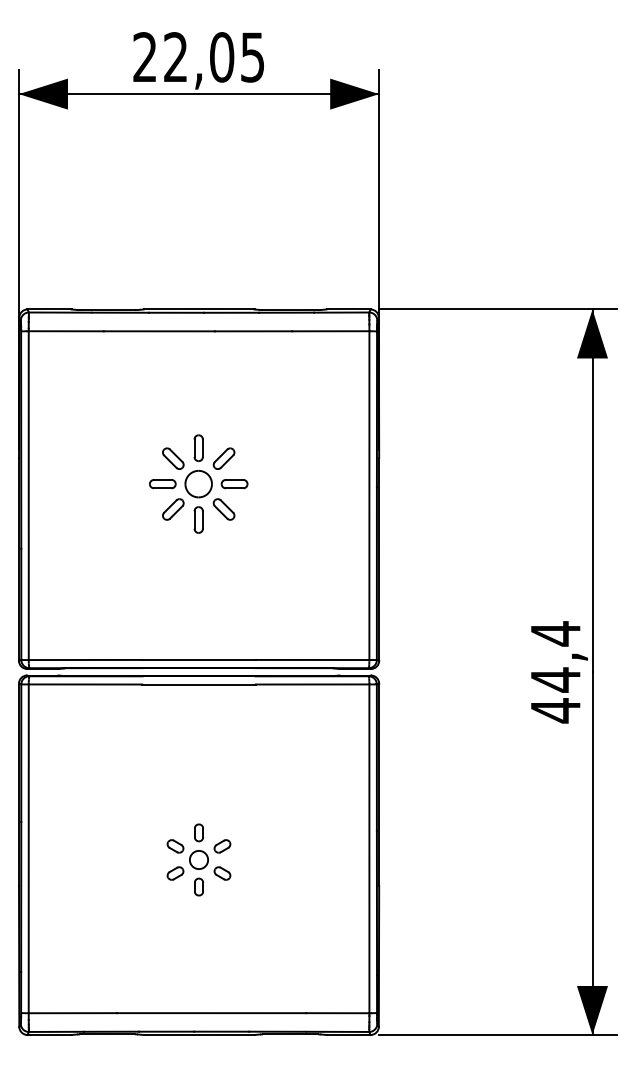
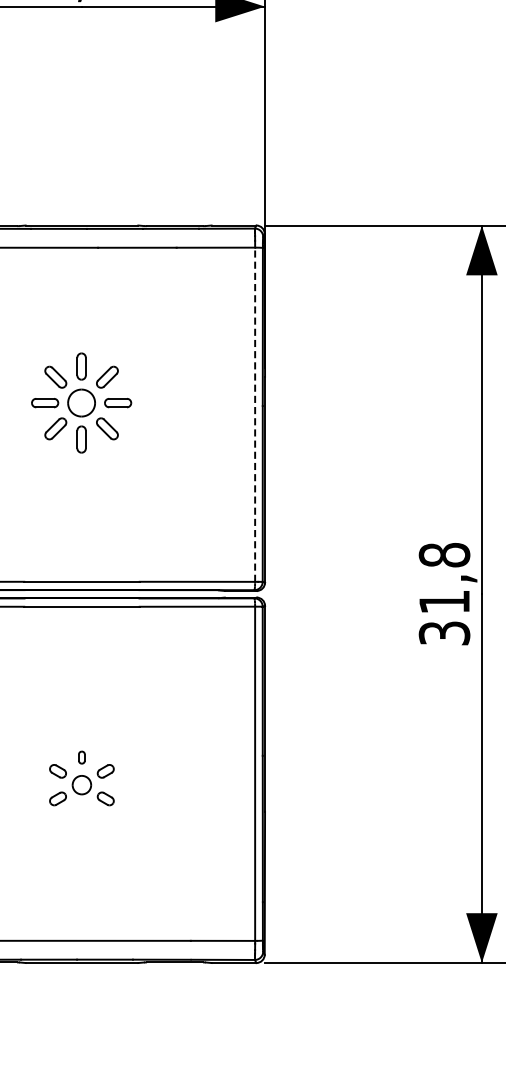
line: (369, 495) -> (255, 414), solid -> dashed
text: (555, 672) -> (444, 594), 44,4 -> 31,8
part: (198, 832) -> (81, 757), size x0.7
part: (198, 886) -> (81, 812), removed

